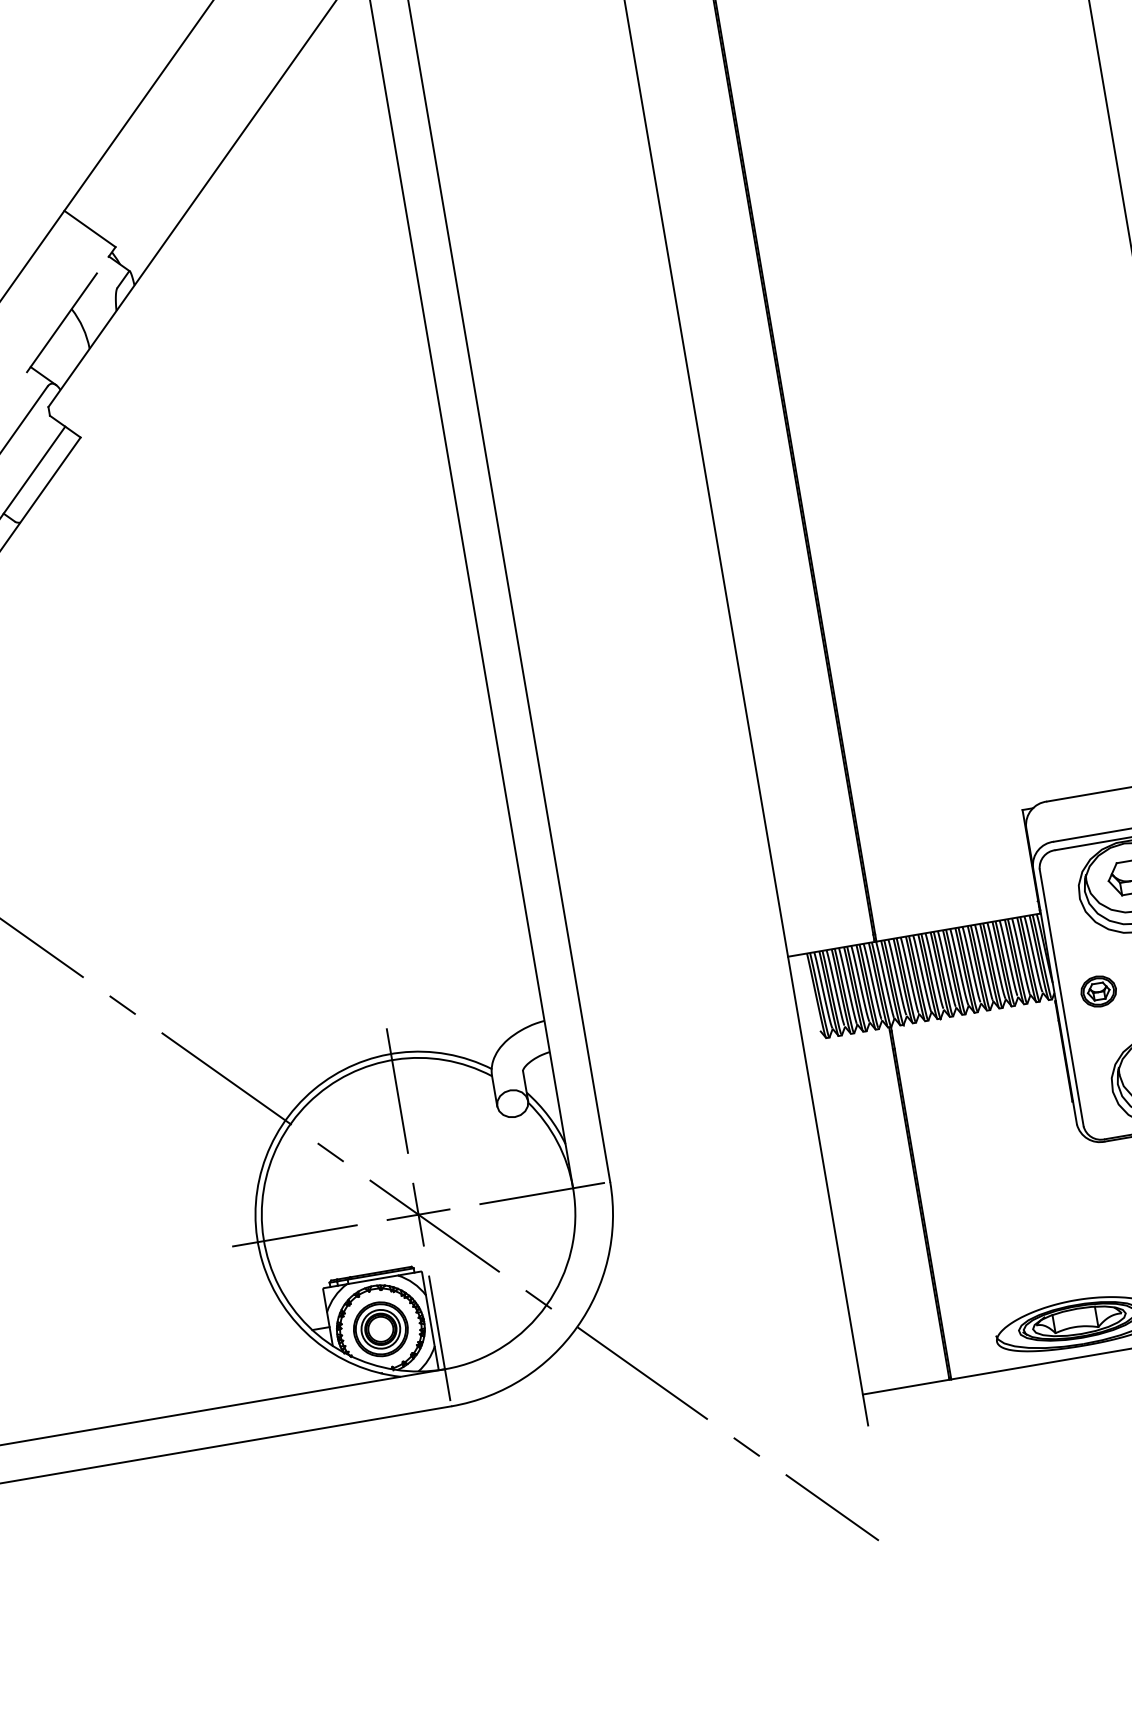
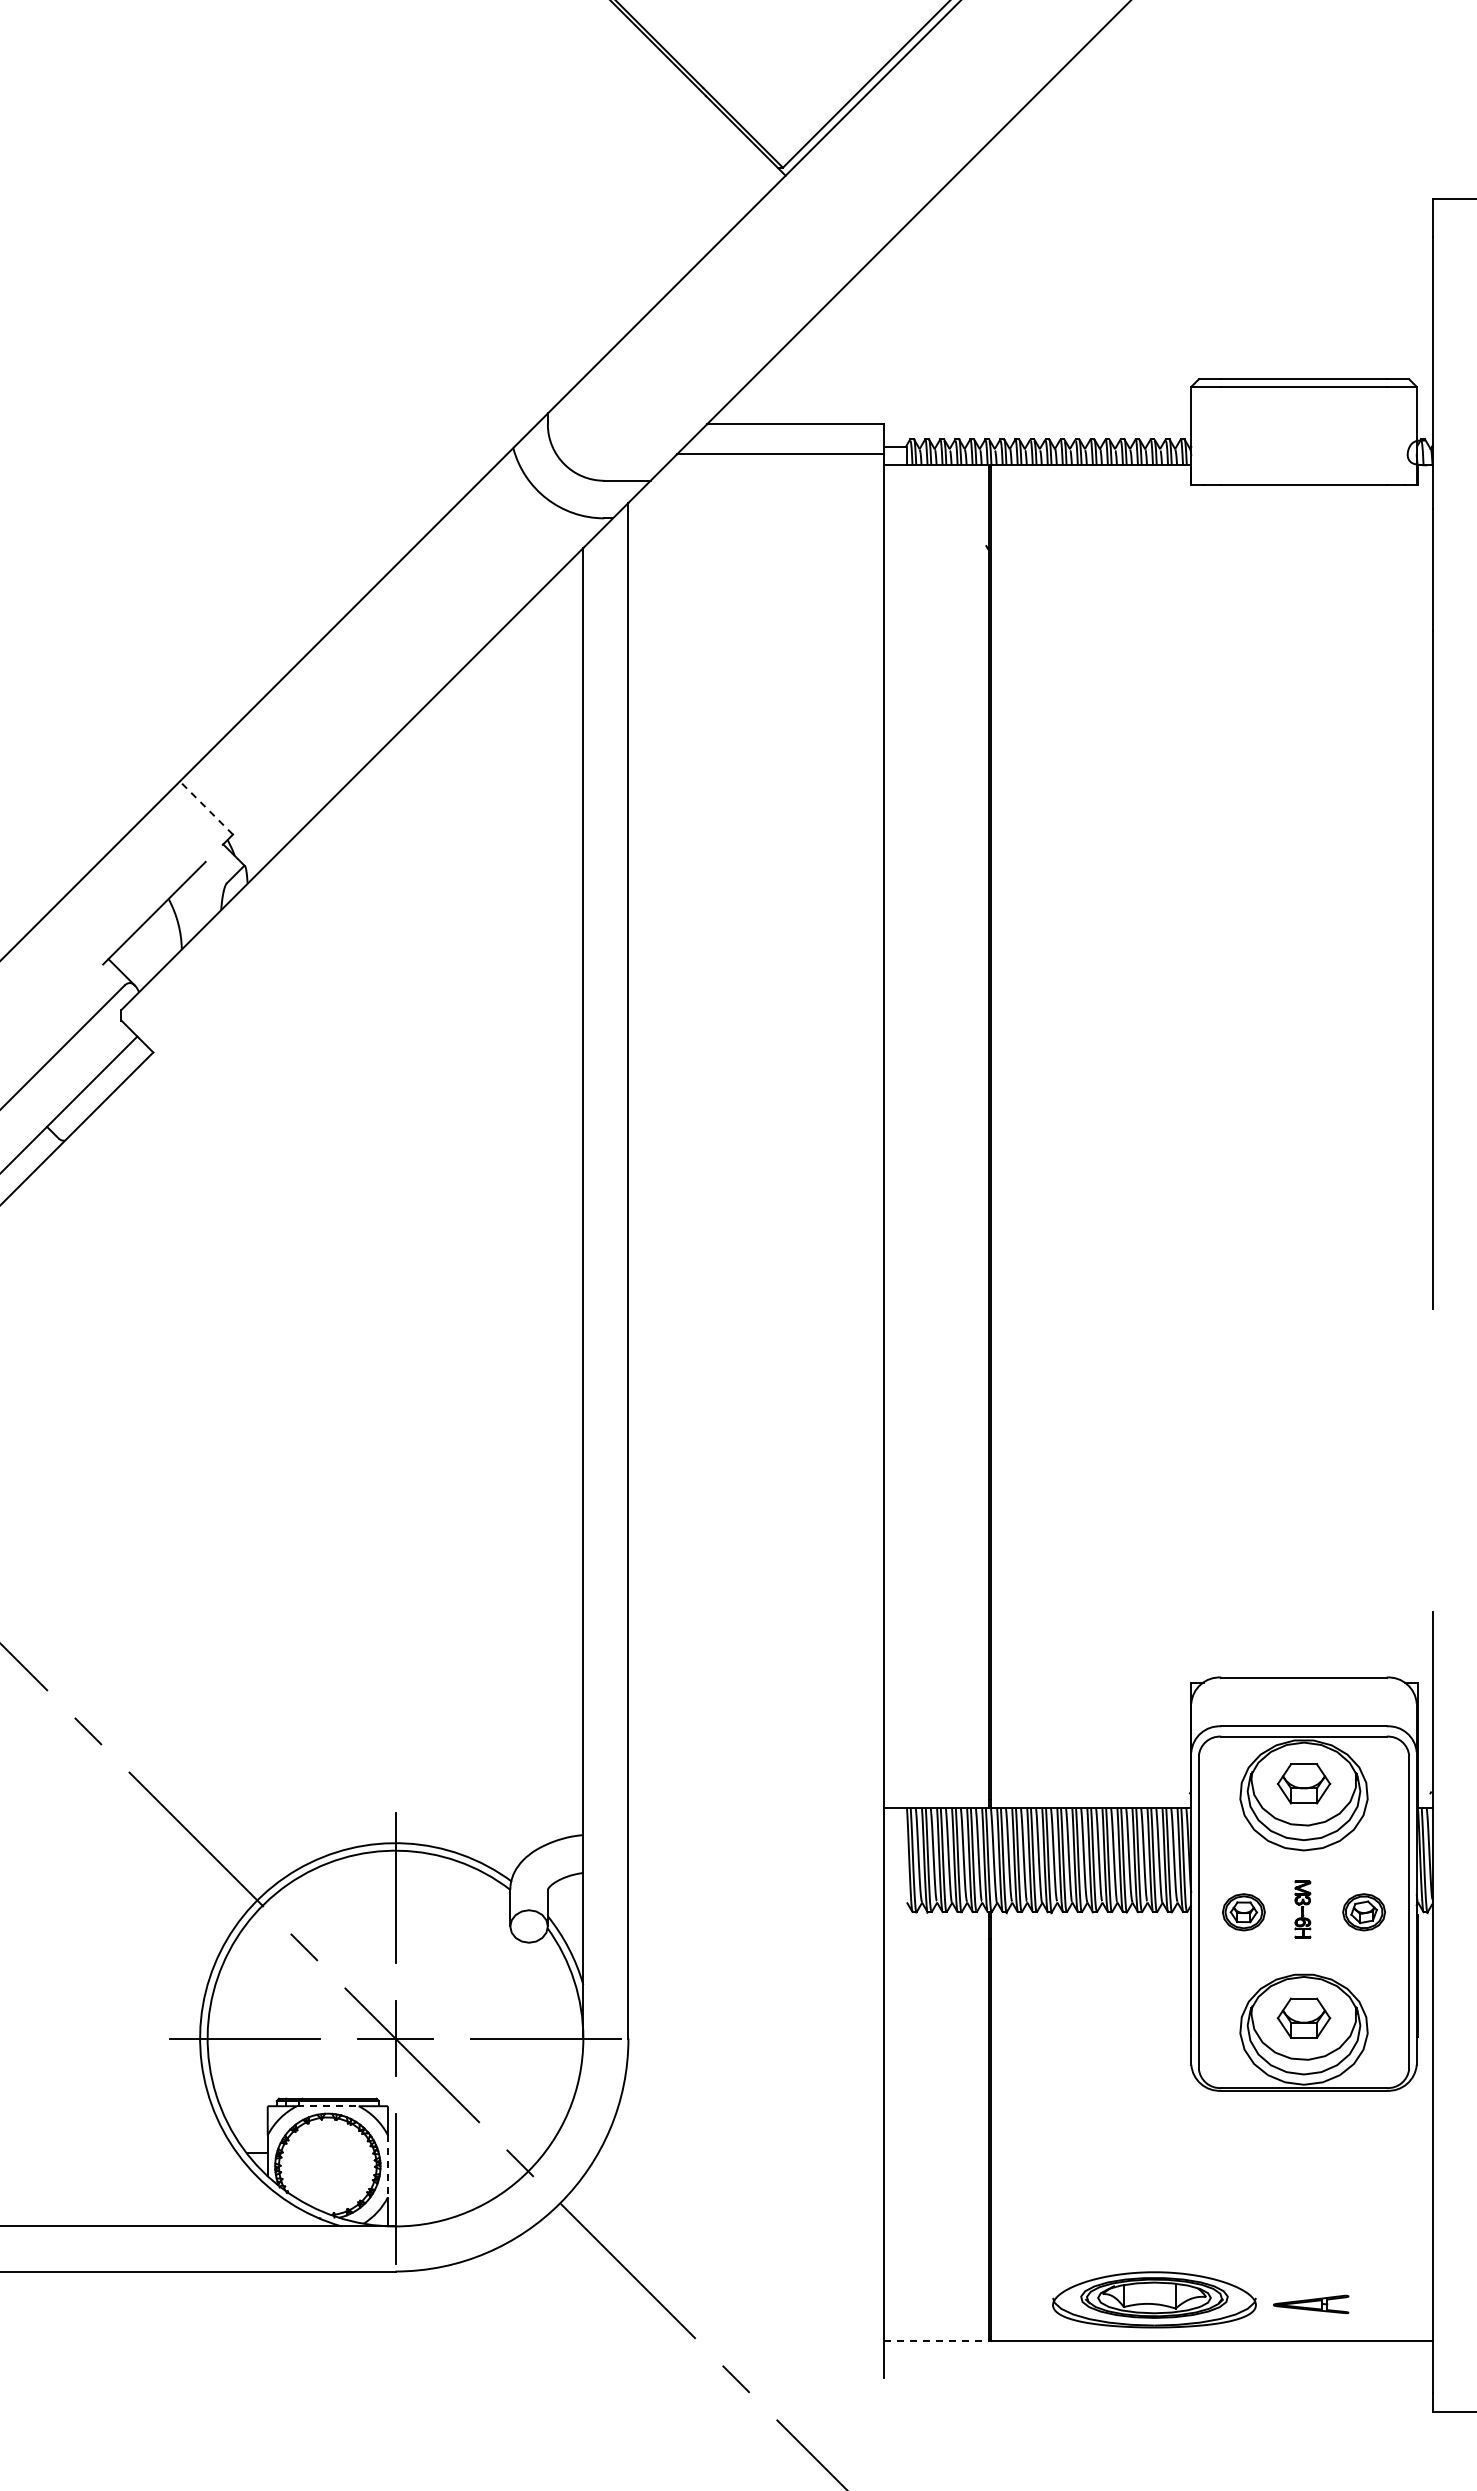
line: (90, 229) -> (206, 808), solid -> dashed
line: (372, 1280) -> (327, 2106), solid -> dashed
line: (429, 1321) -> (387, 2166), solid -> dashed
part: (380, 1329) -> (327, 2166), removed
line: (906, 1387) -> (936, 2340), solid -> dashed

